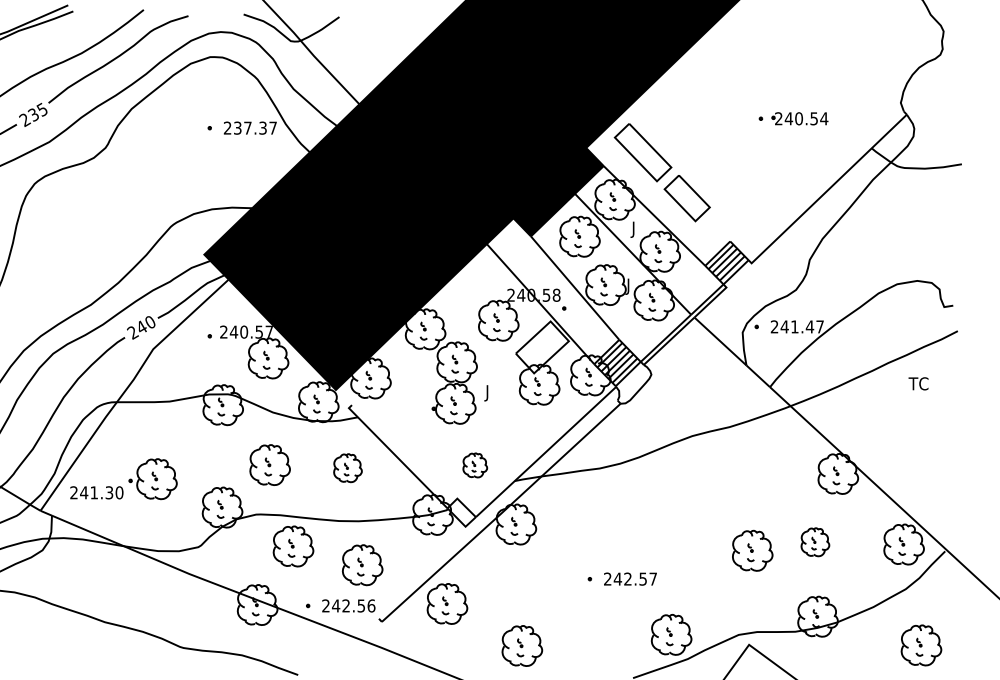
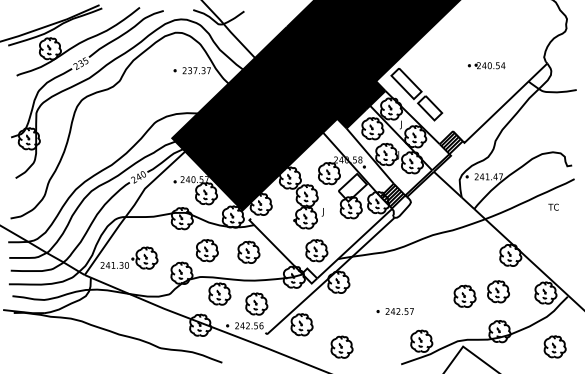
part: (474, 464) -> (316, 250), size x1.67
part: (347, 466) -> (248, 251), size x1.43
part: (815, 541) -> (498, 291), size x1.43

